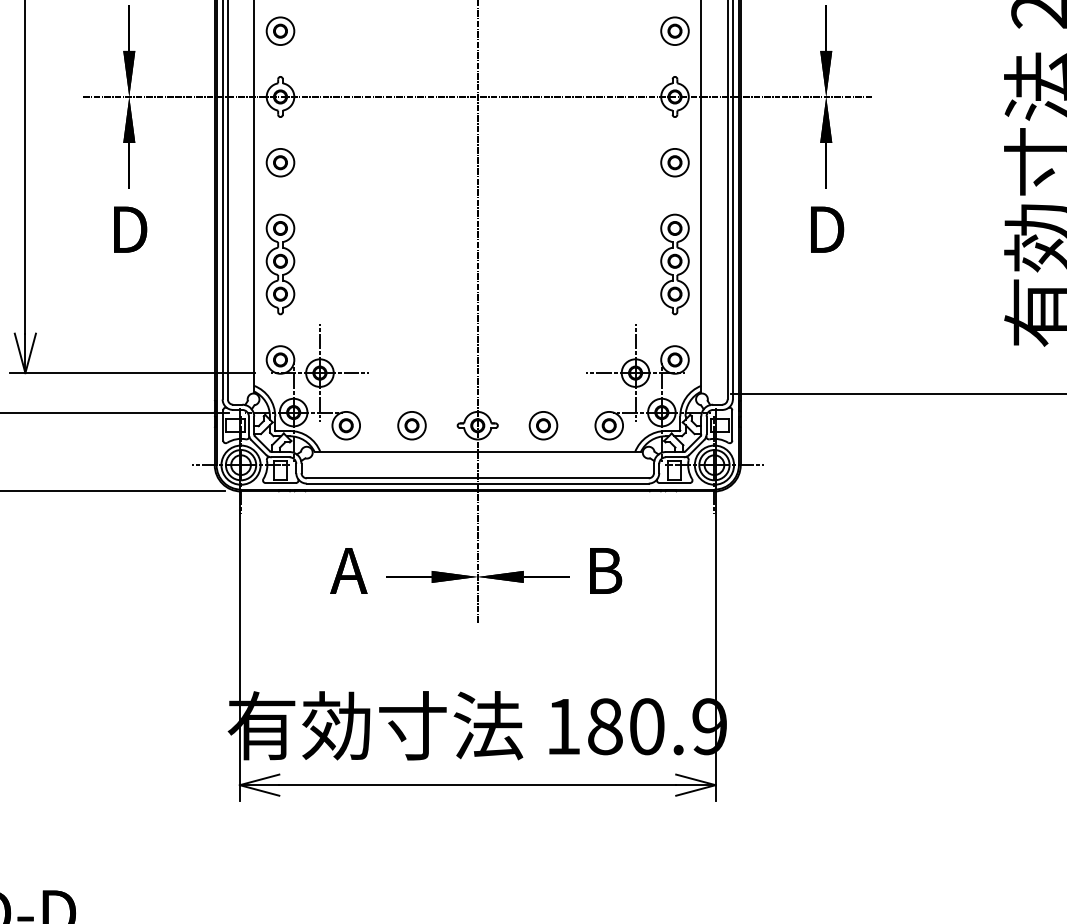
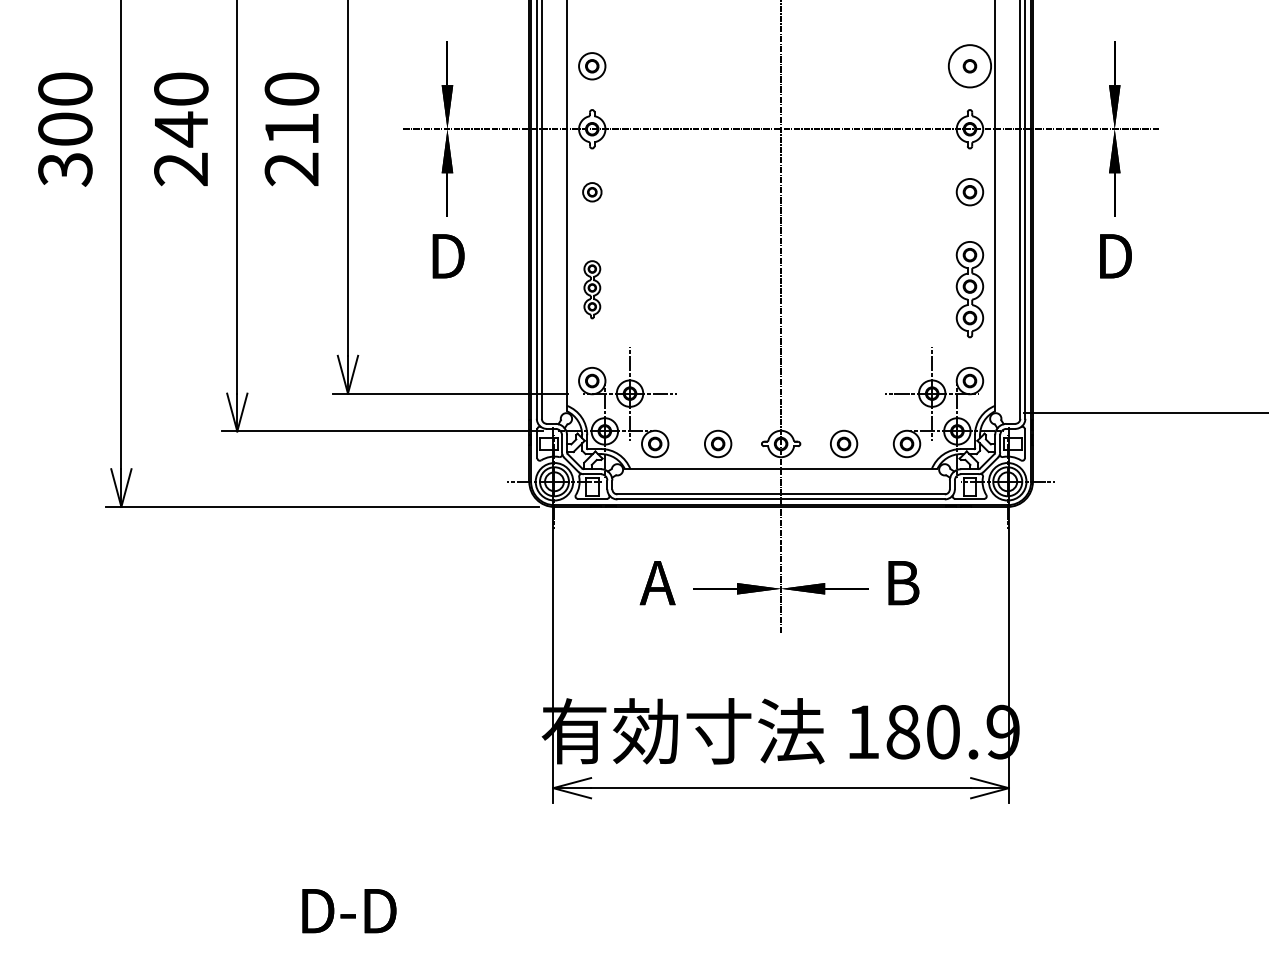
circle: (674, 31) -> (969, 66), size x1.6
part: (280, 163) -> (592, 192), size x0.7
part: (280, 264) -> (592, 289), size x0.6

